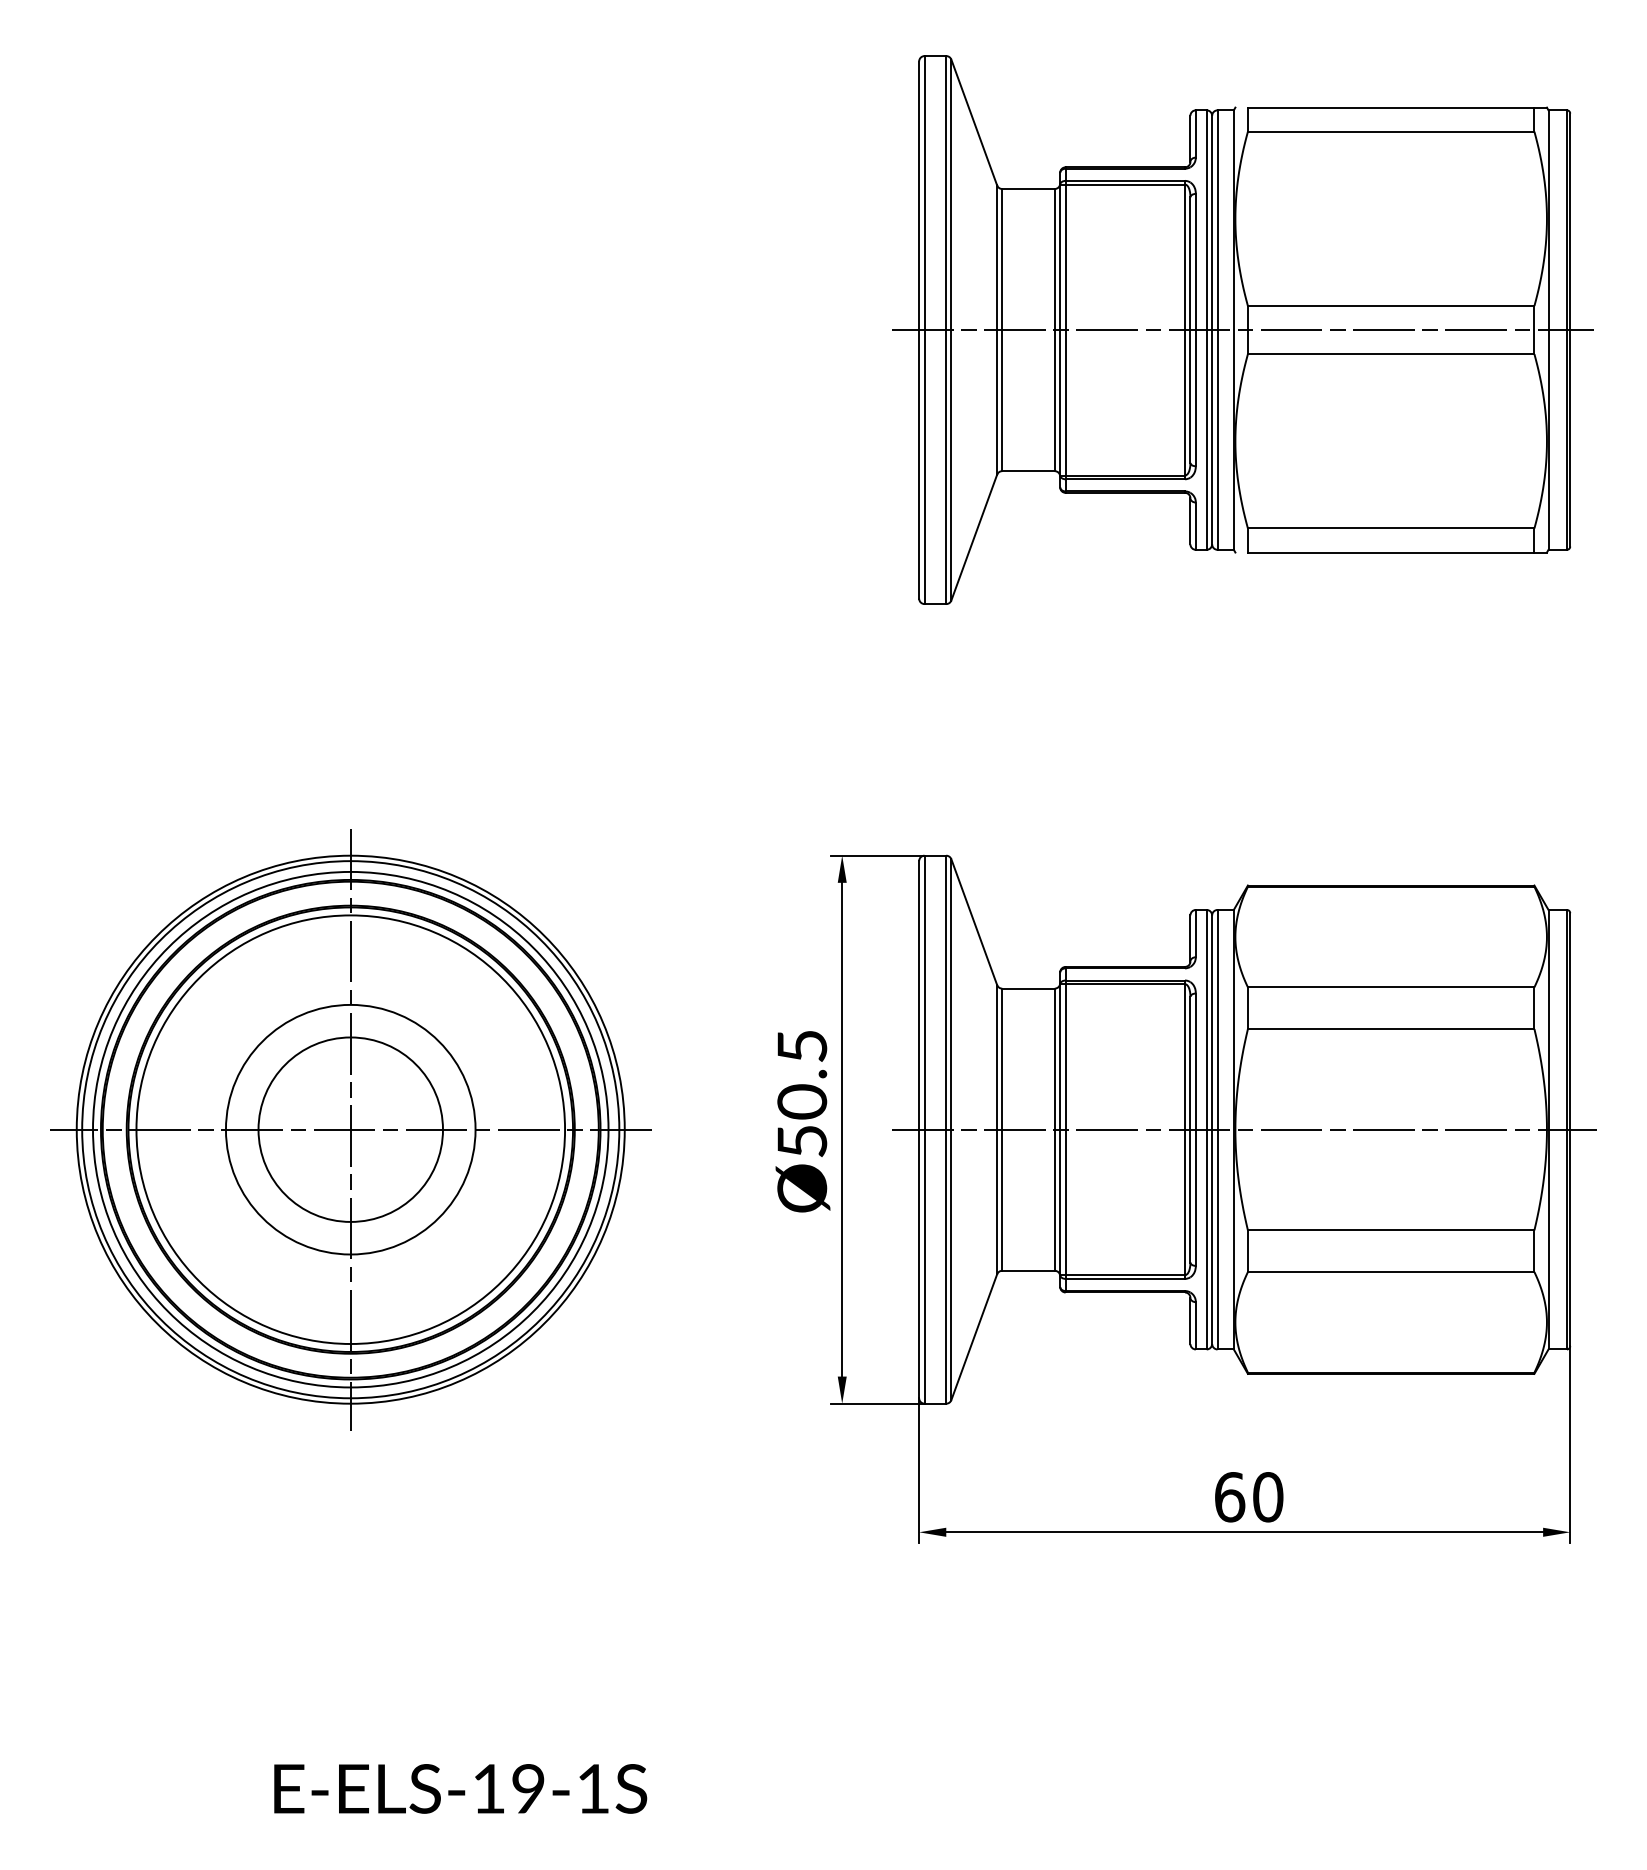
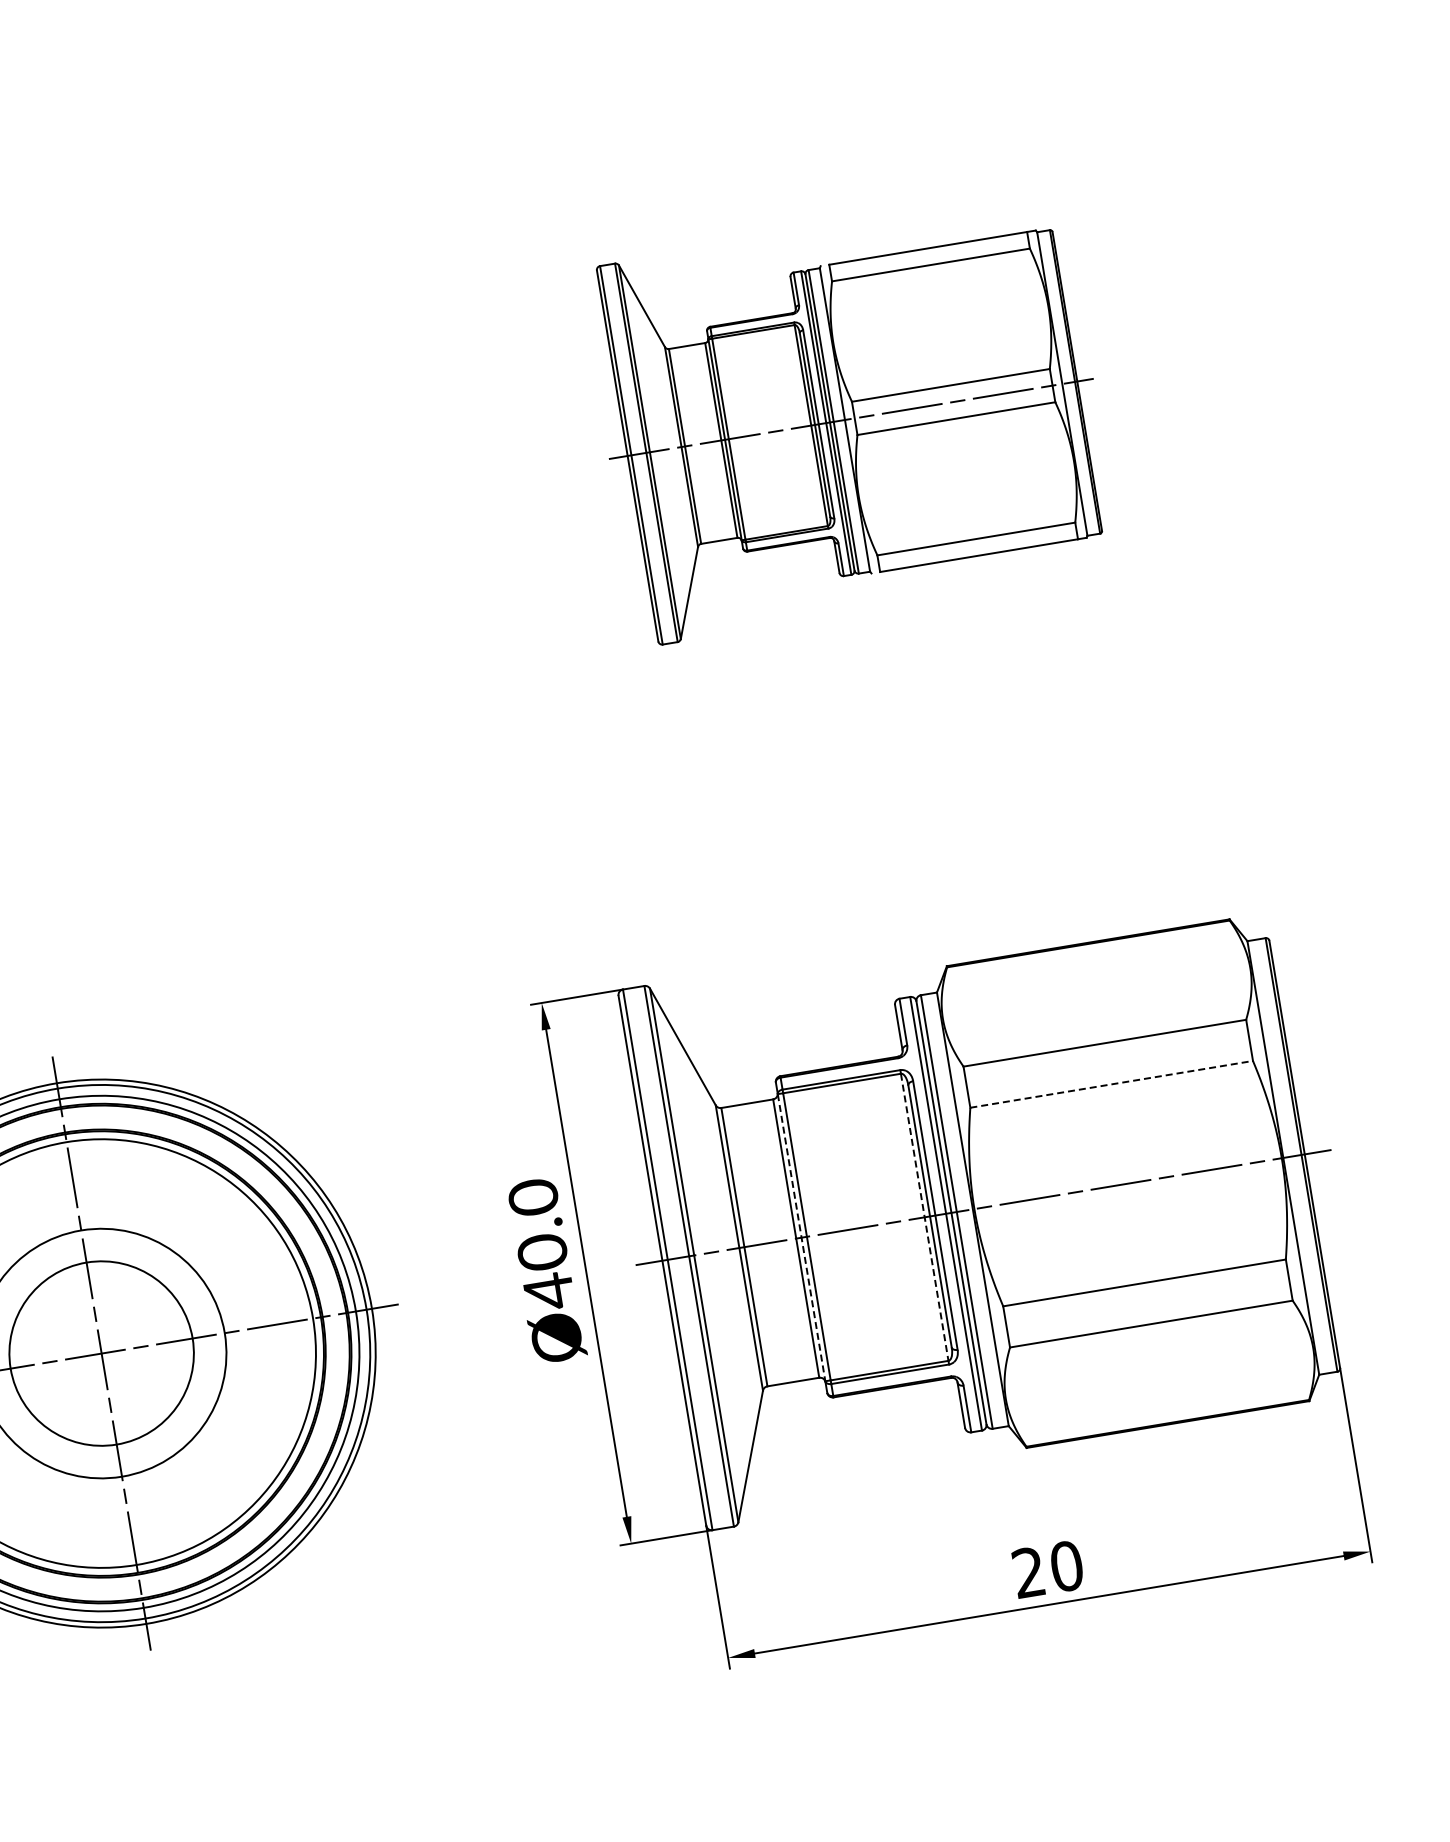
part: (1242, 329) -> (850, 418), size x0.7
line: (1391, 1029) -> (1112, 1084), solid -> dashed
text: (802, 1094) -> (541, 1245), Ø50.5 -> Ø40.0
line: (1060, 1129) -> (801, 1237), solid -> dashed
line: (1185, 1129) -> (925, 1217), solid -> dashed
text: (1230, 1497) -> (1029, 1572), 60 -> 20

